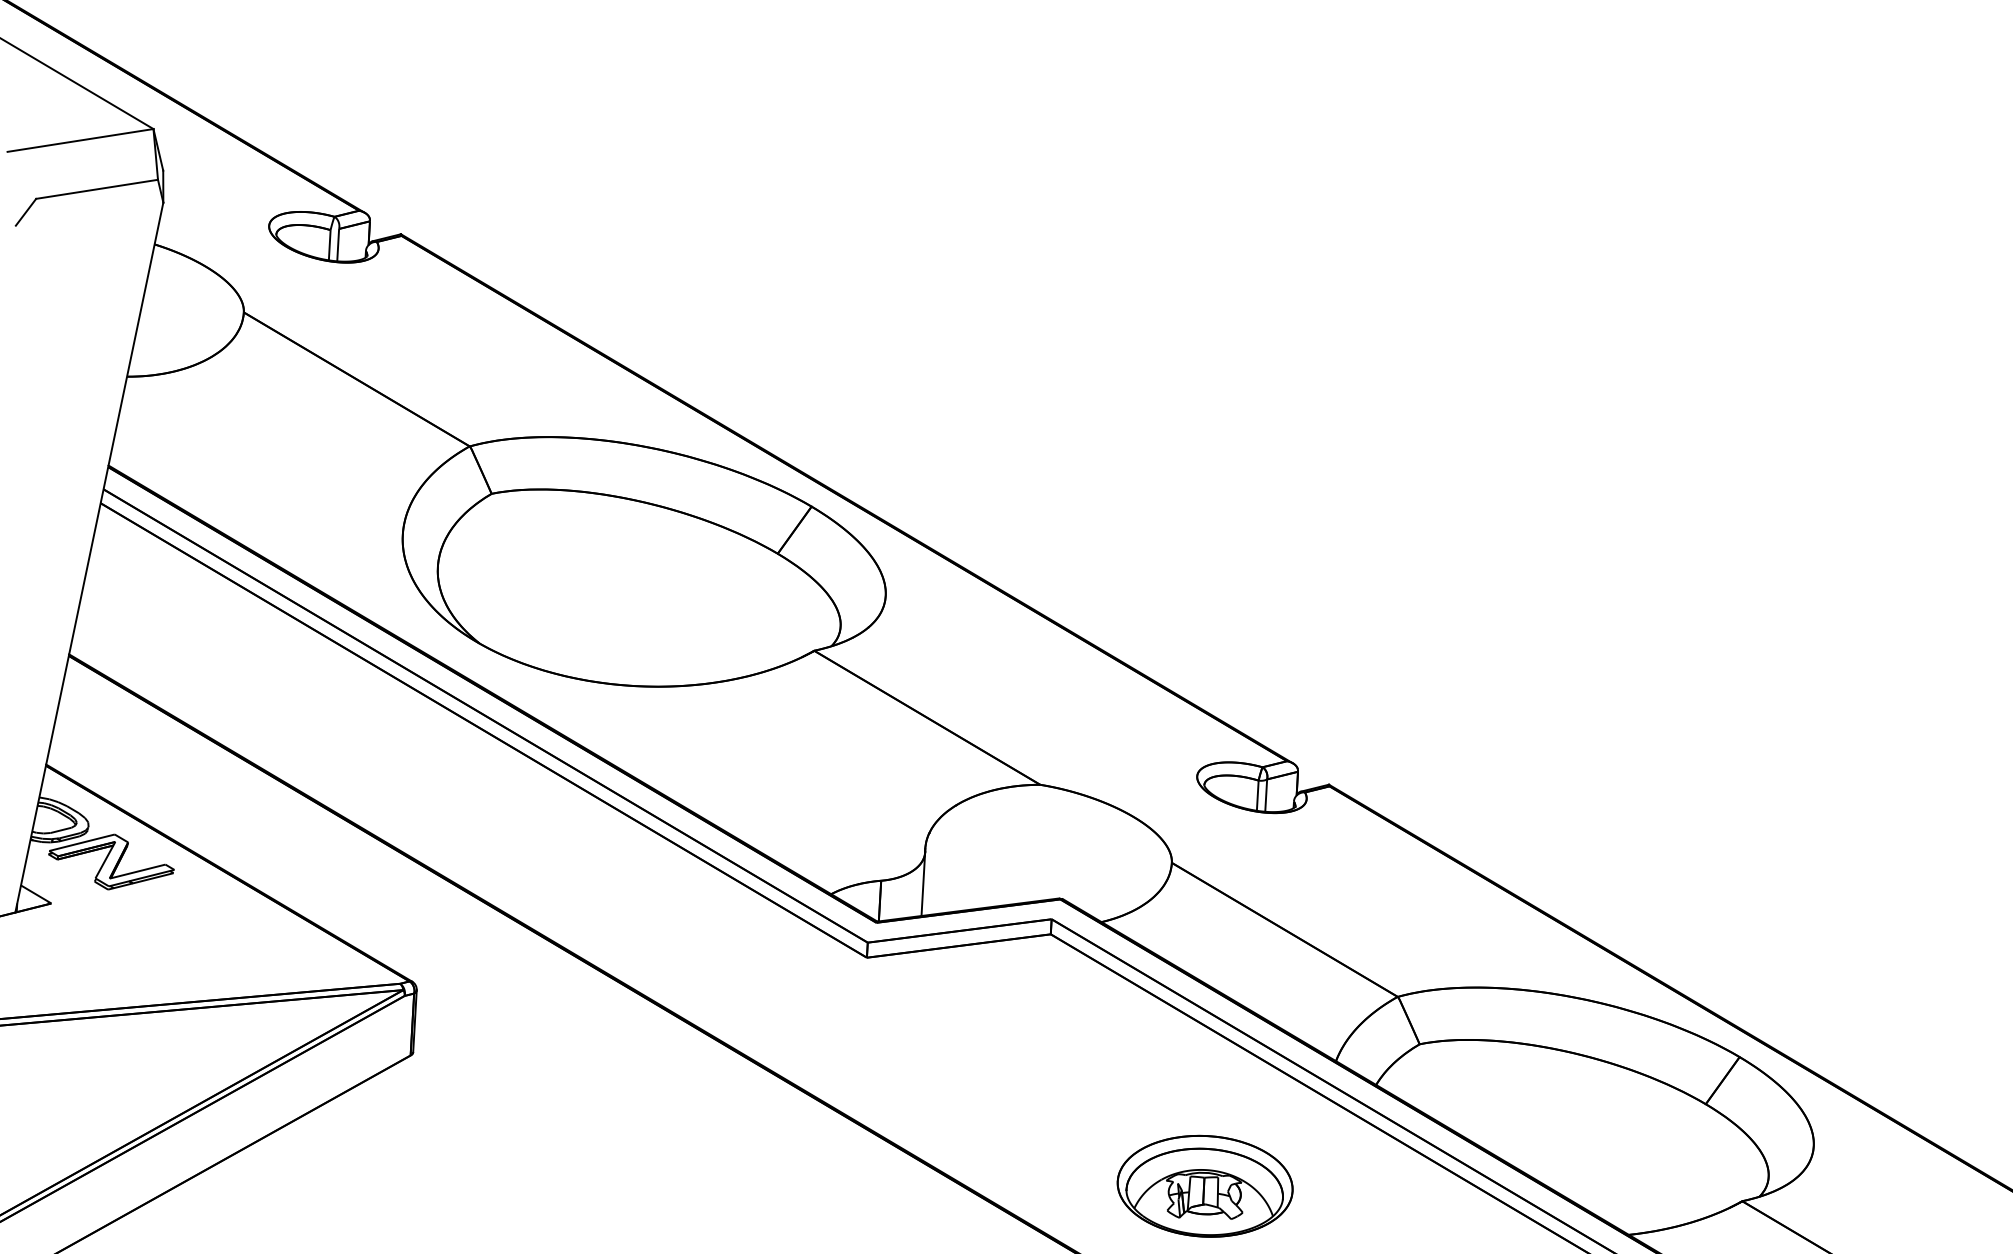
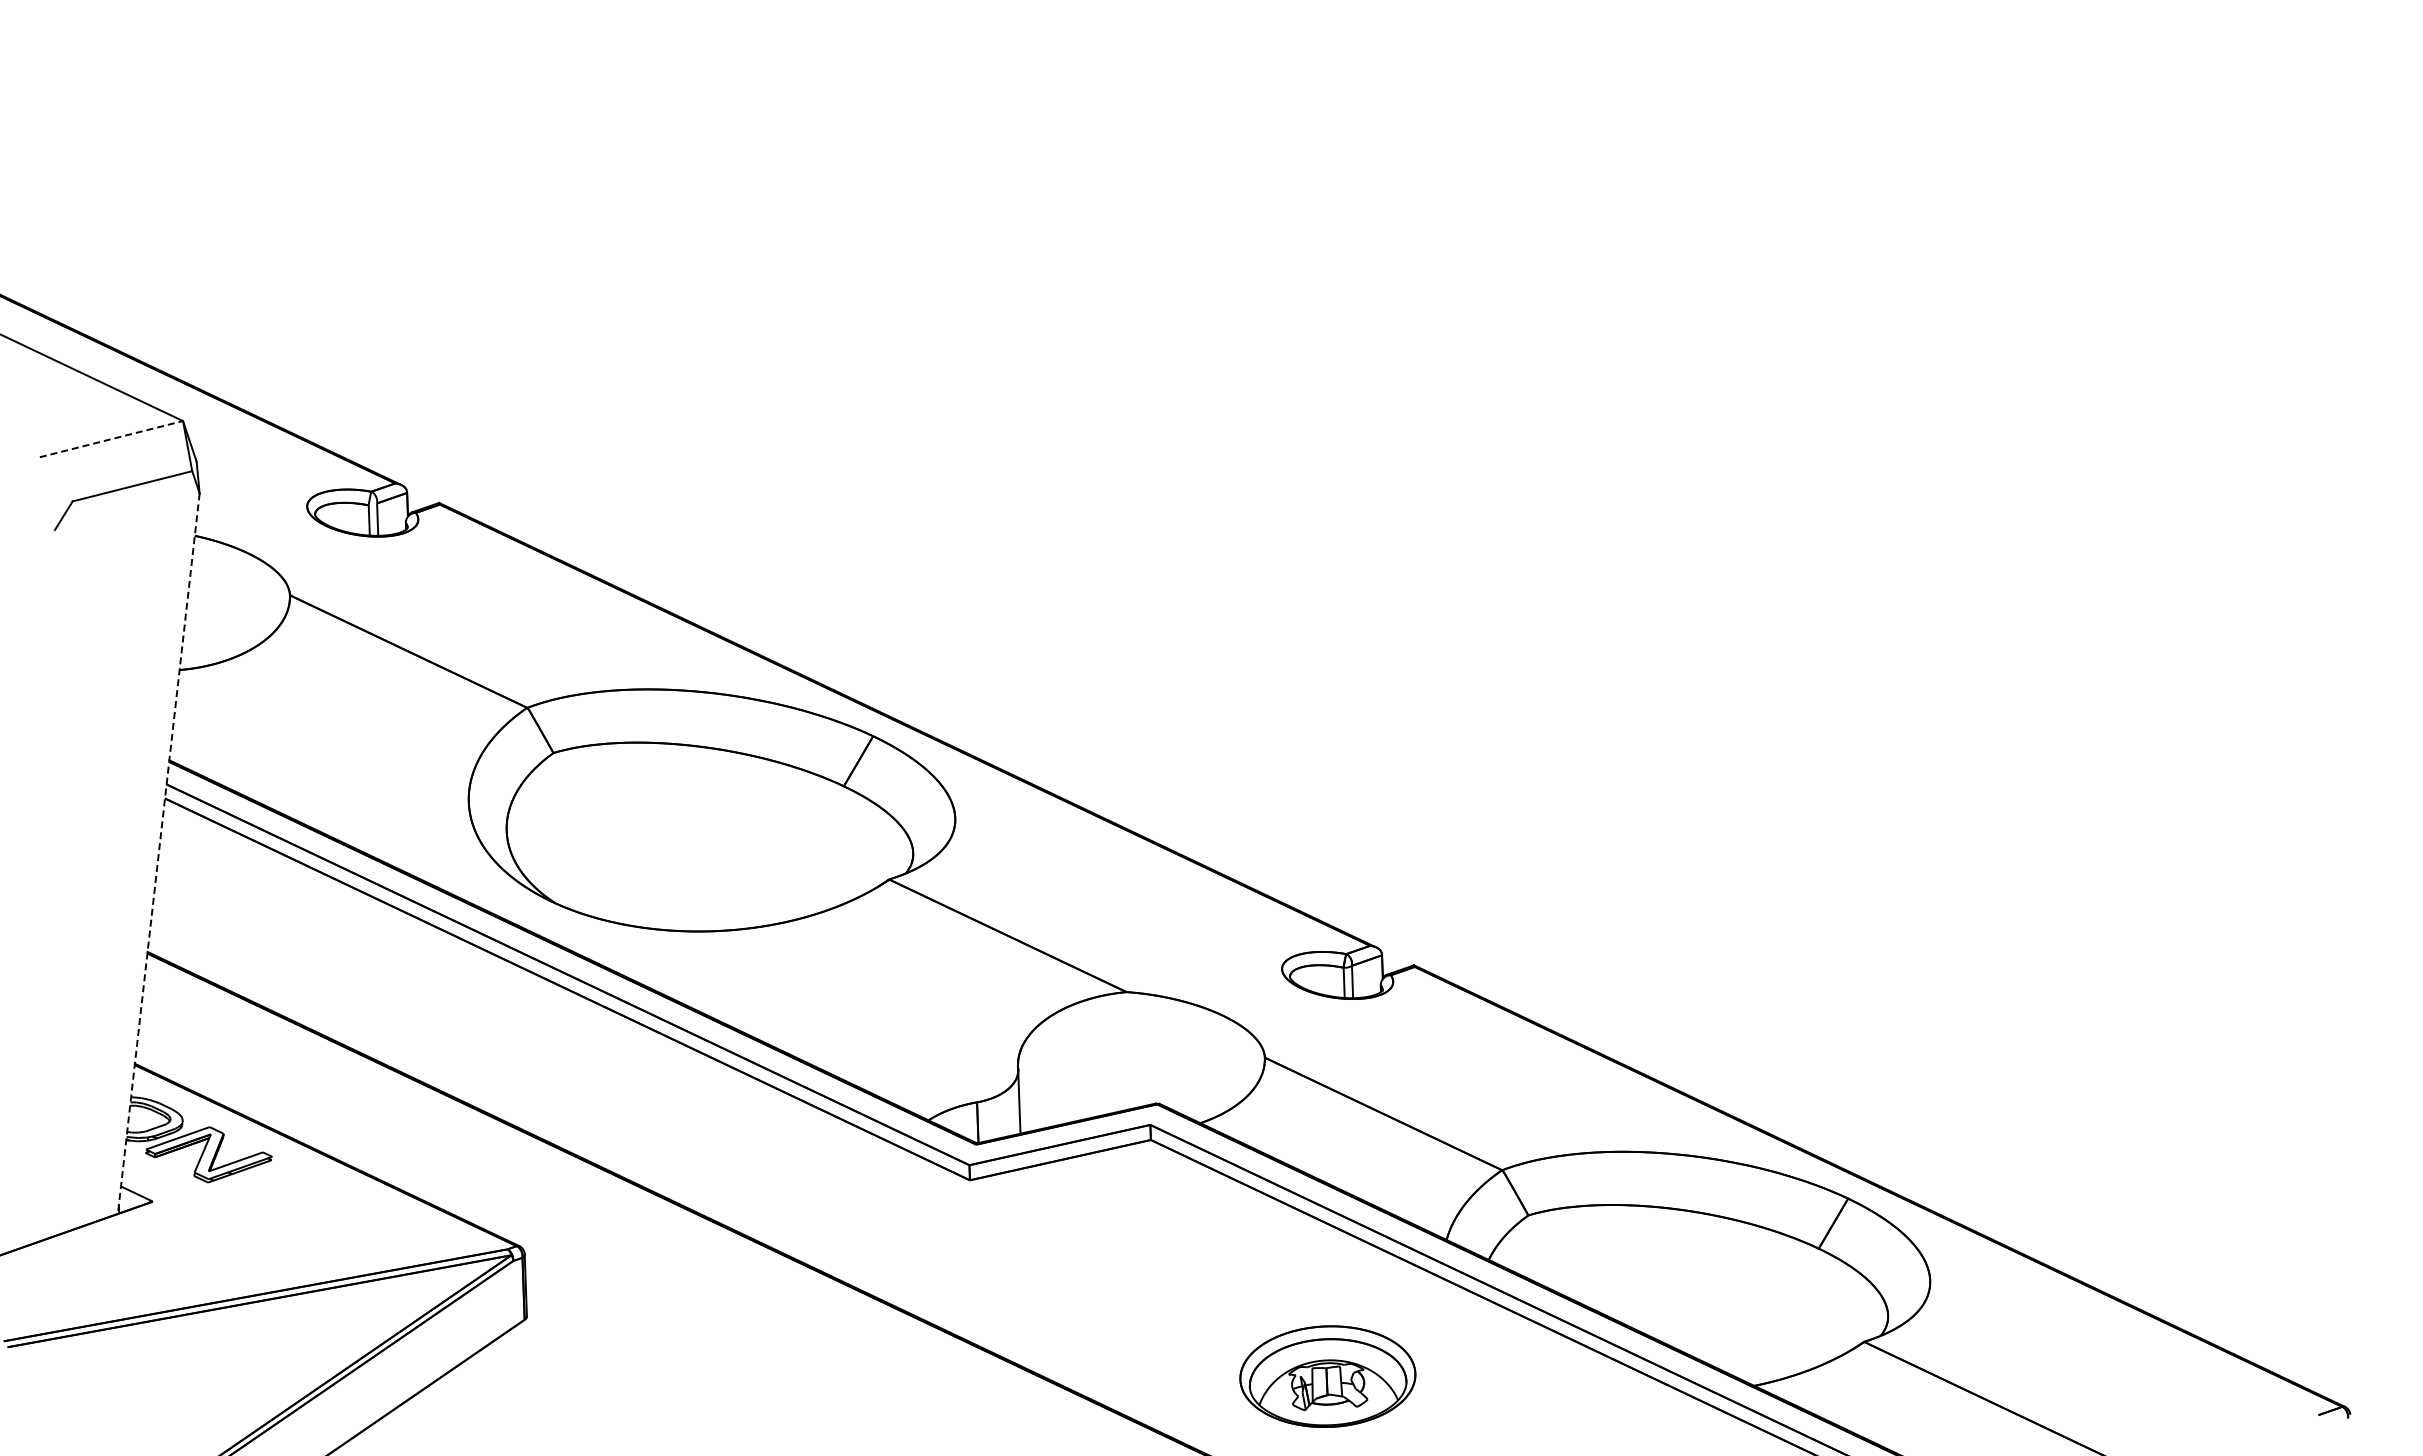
line: (80, 140) -> (111, 439), solid -> dashed
line: (89, 557) -> (158, 853), solid -> dashed

